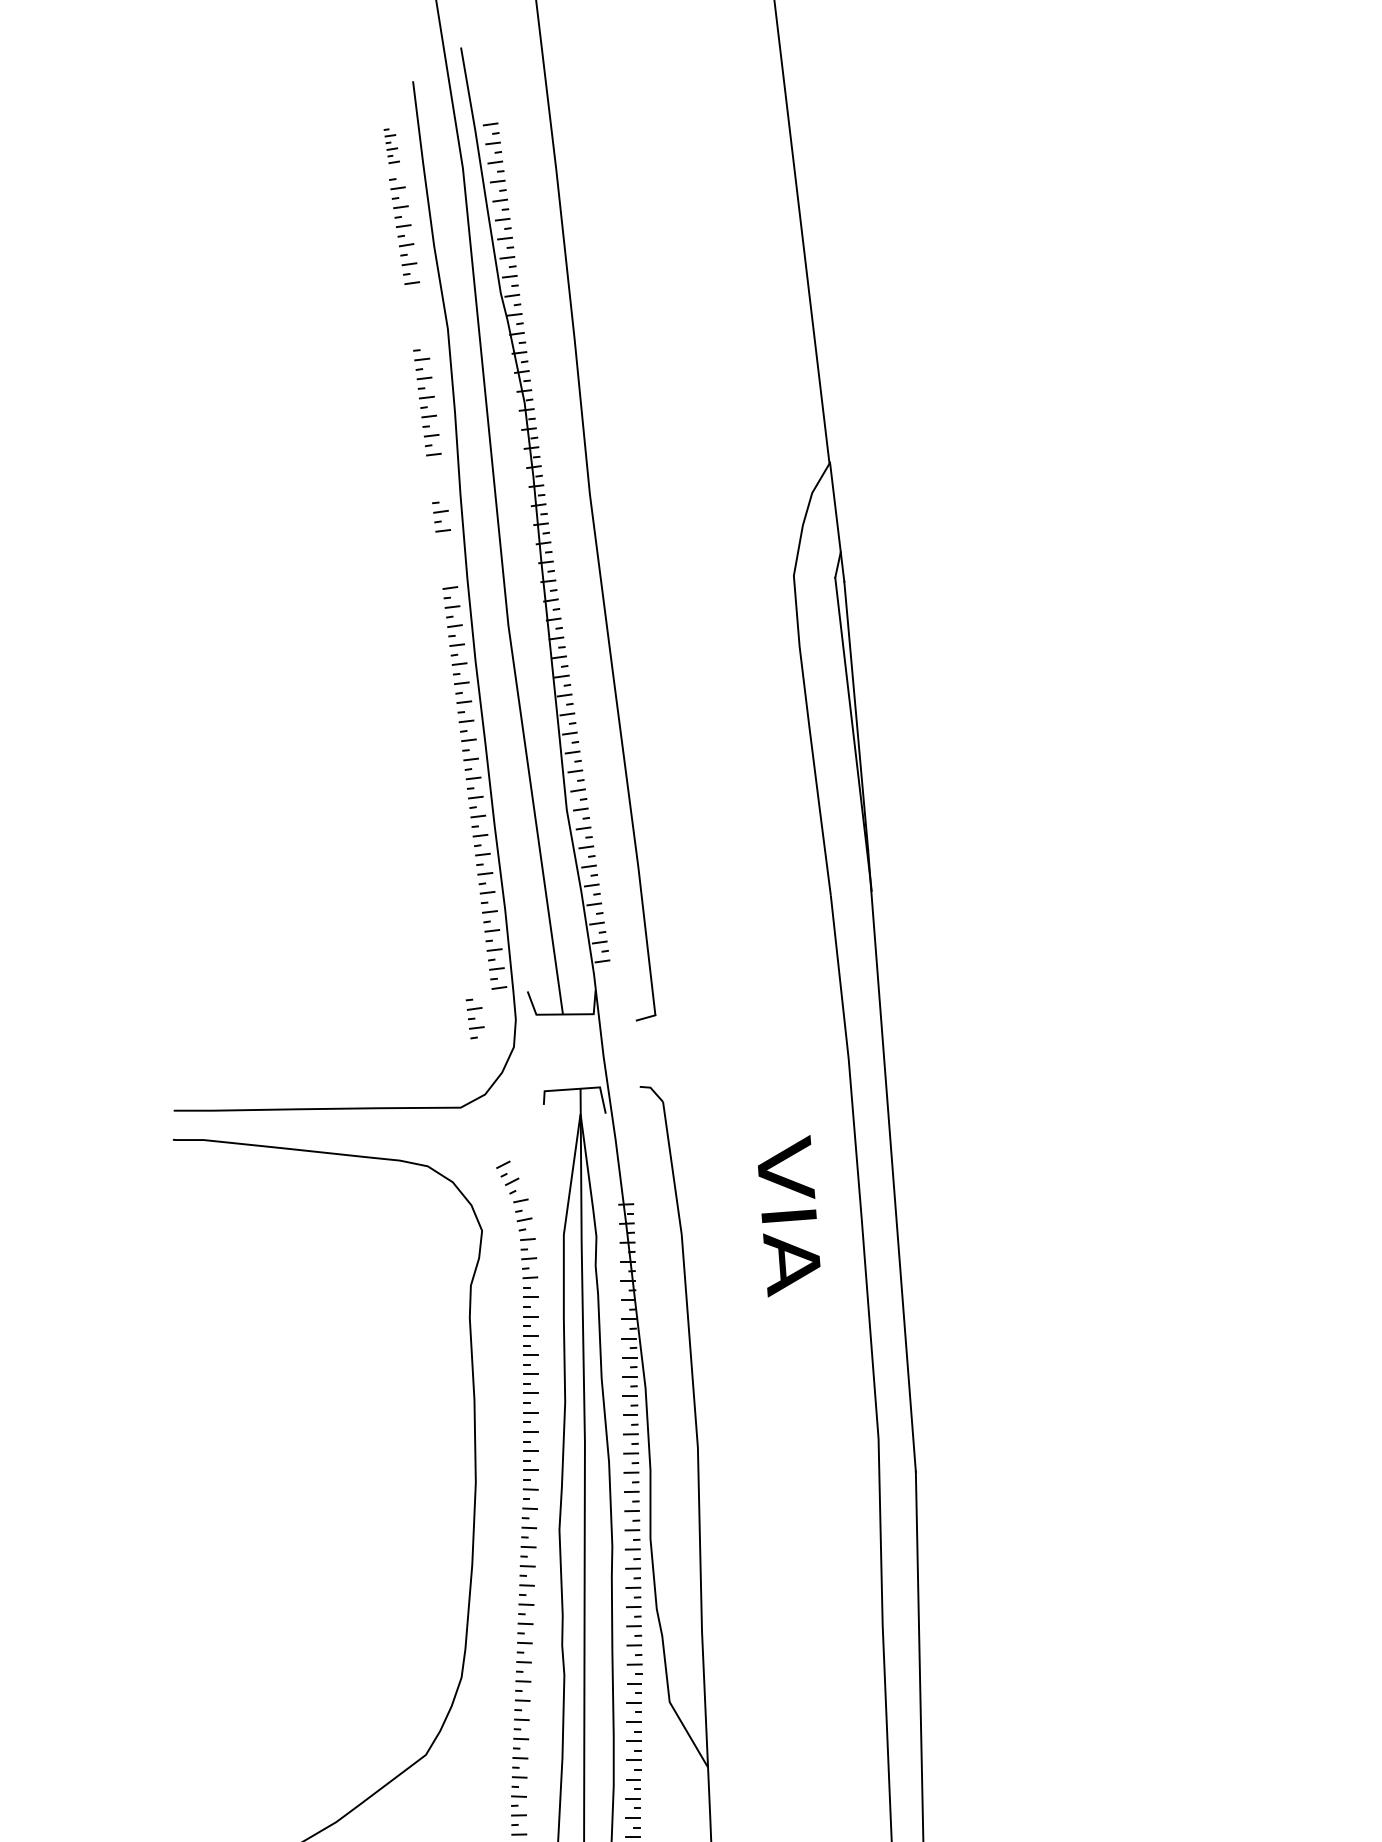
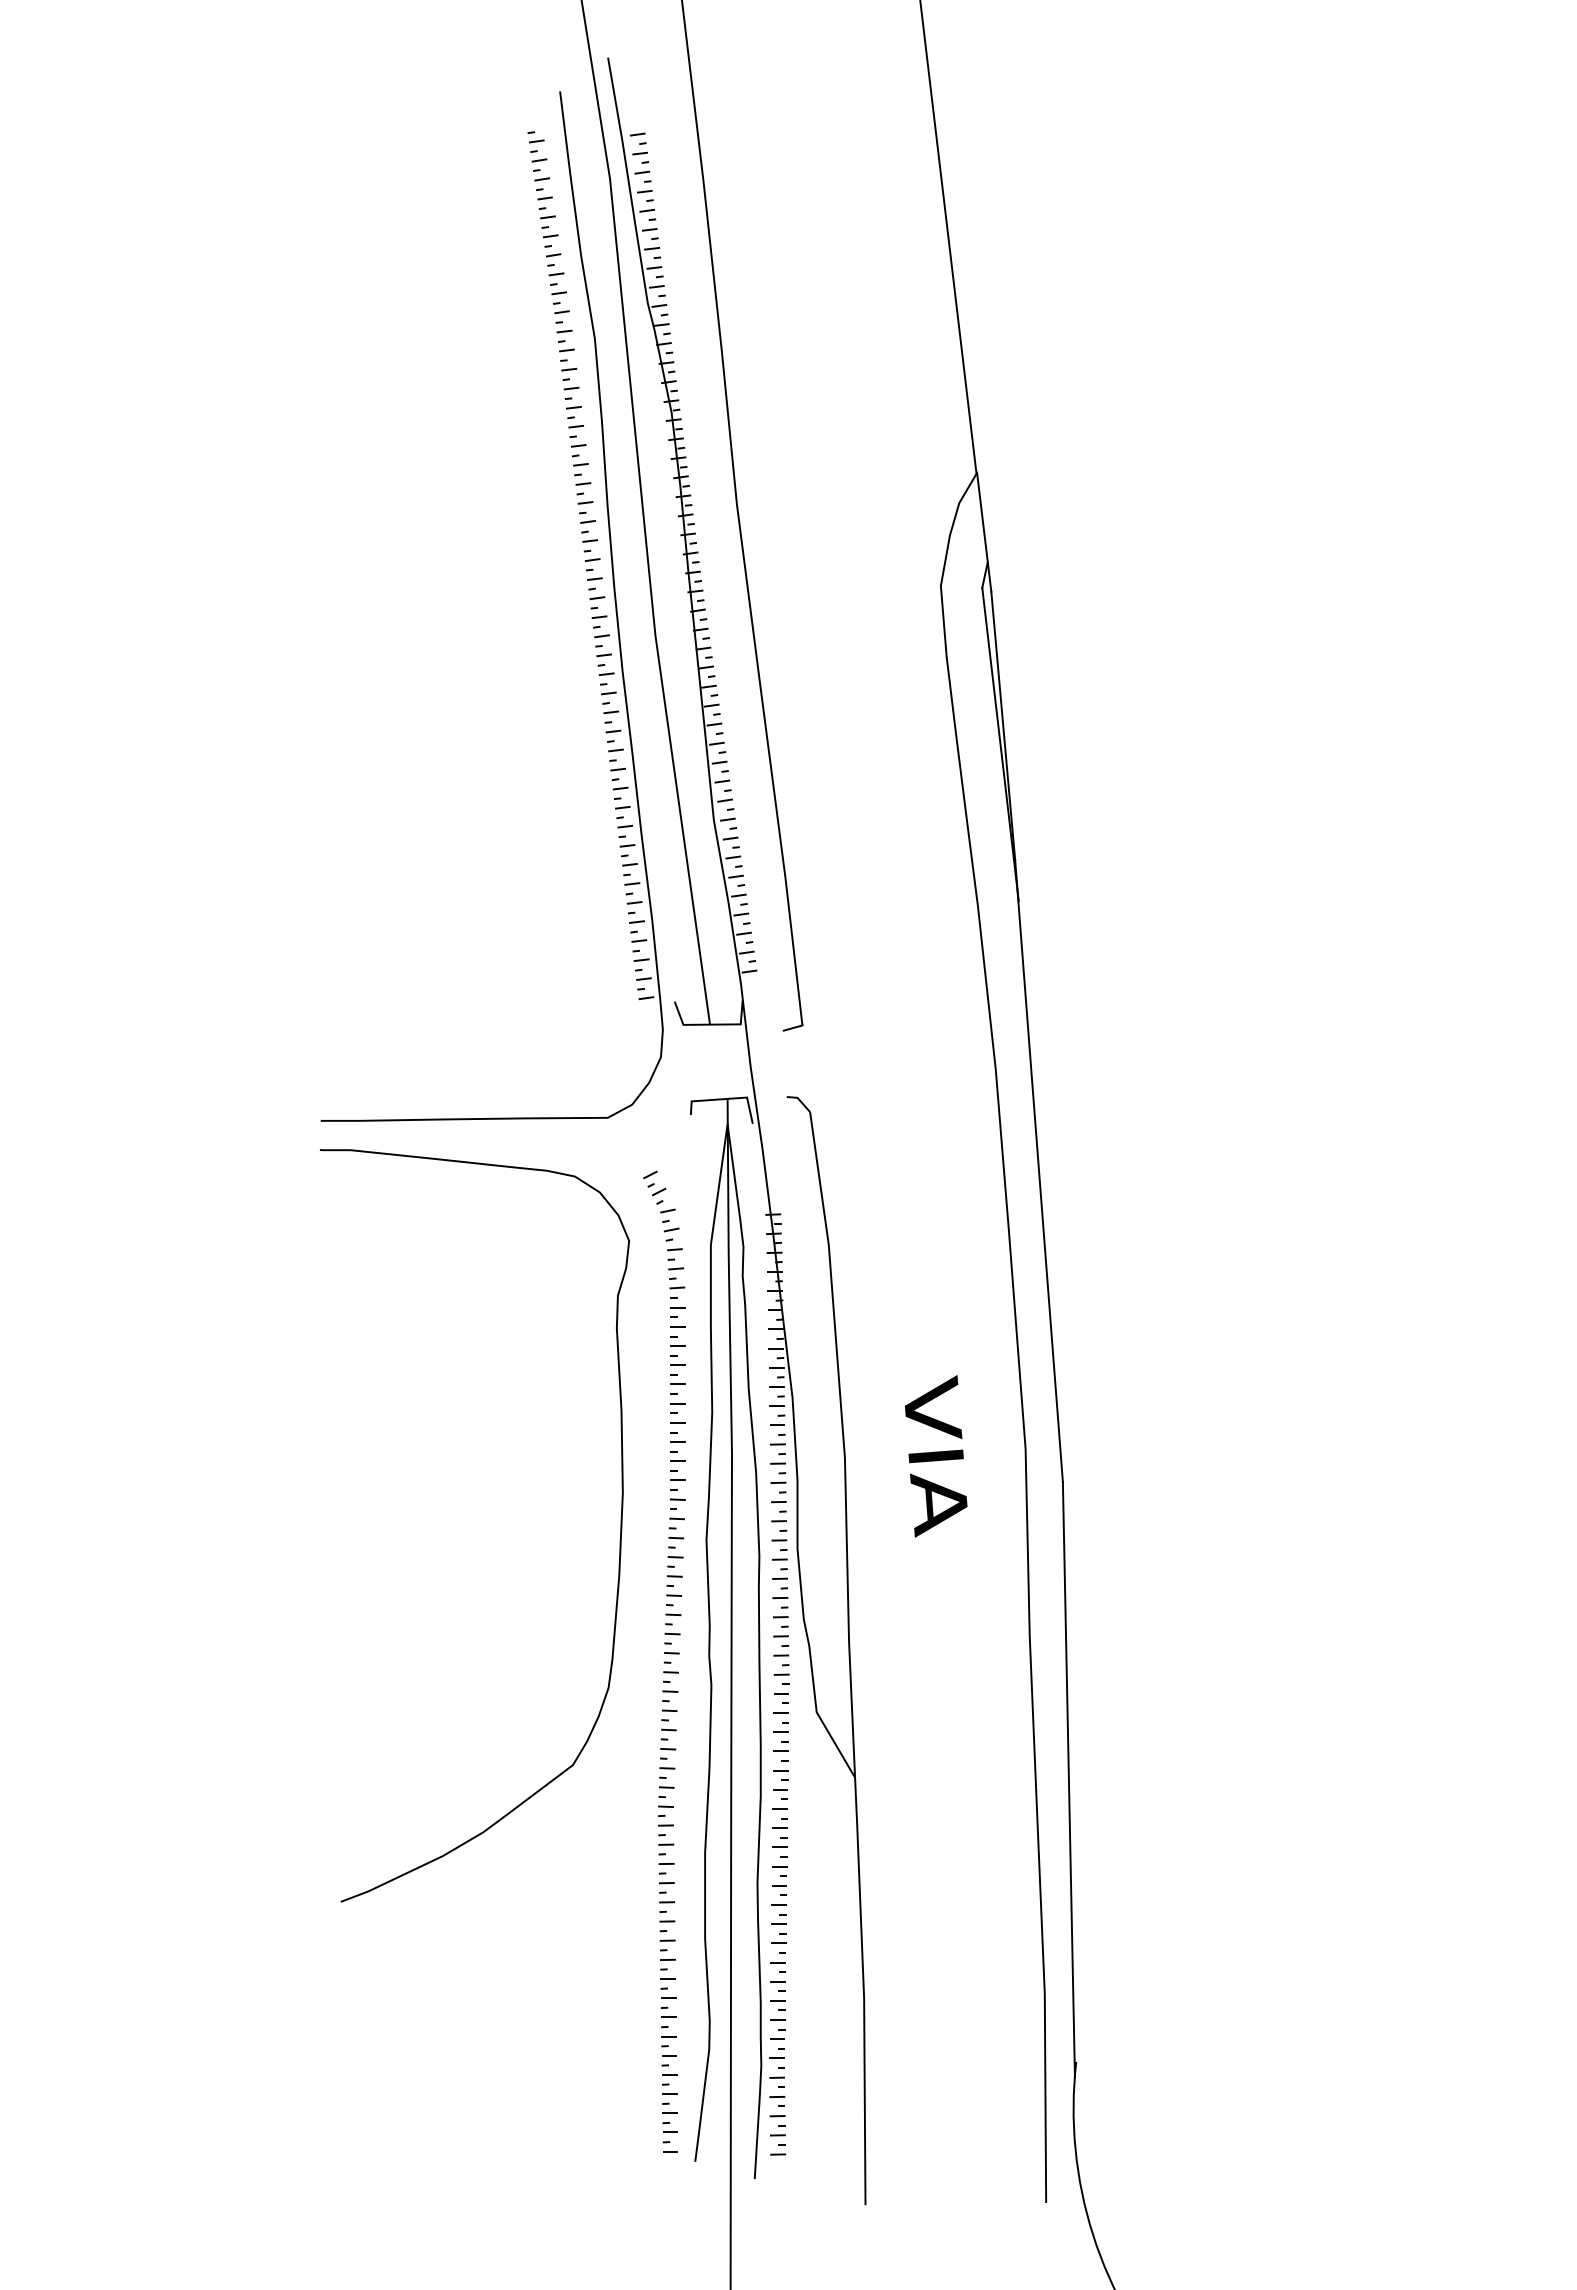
part: (391, 146) -> (538, 156), size x1.43
part: (416, 317) -> (563, 327), added
part: (436, 478) -> (583, 488), added
part: (474, 1019) -> (592, 570), moved
text: (789, 1216) -> (936, 1456), moved

